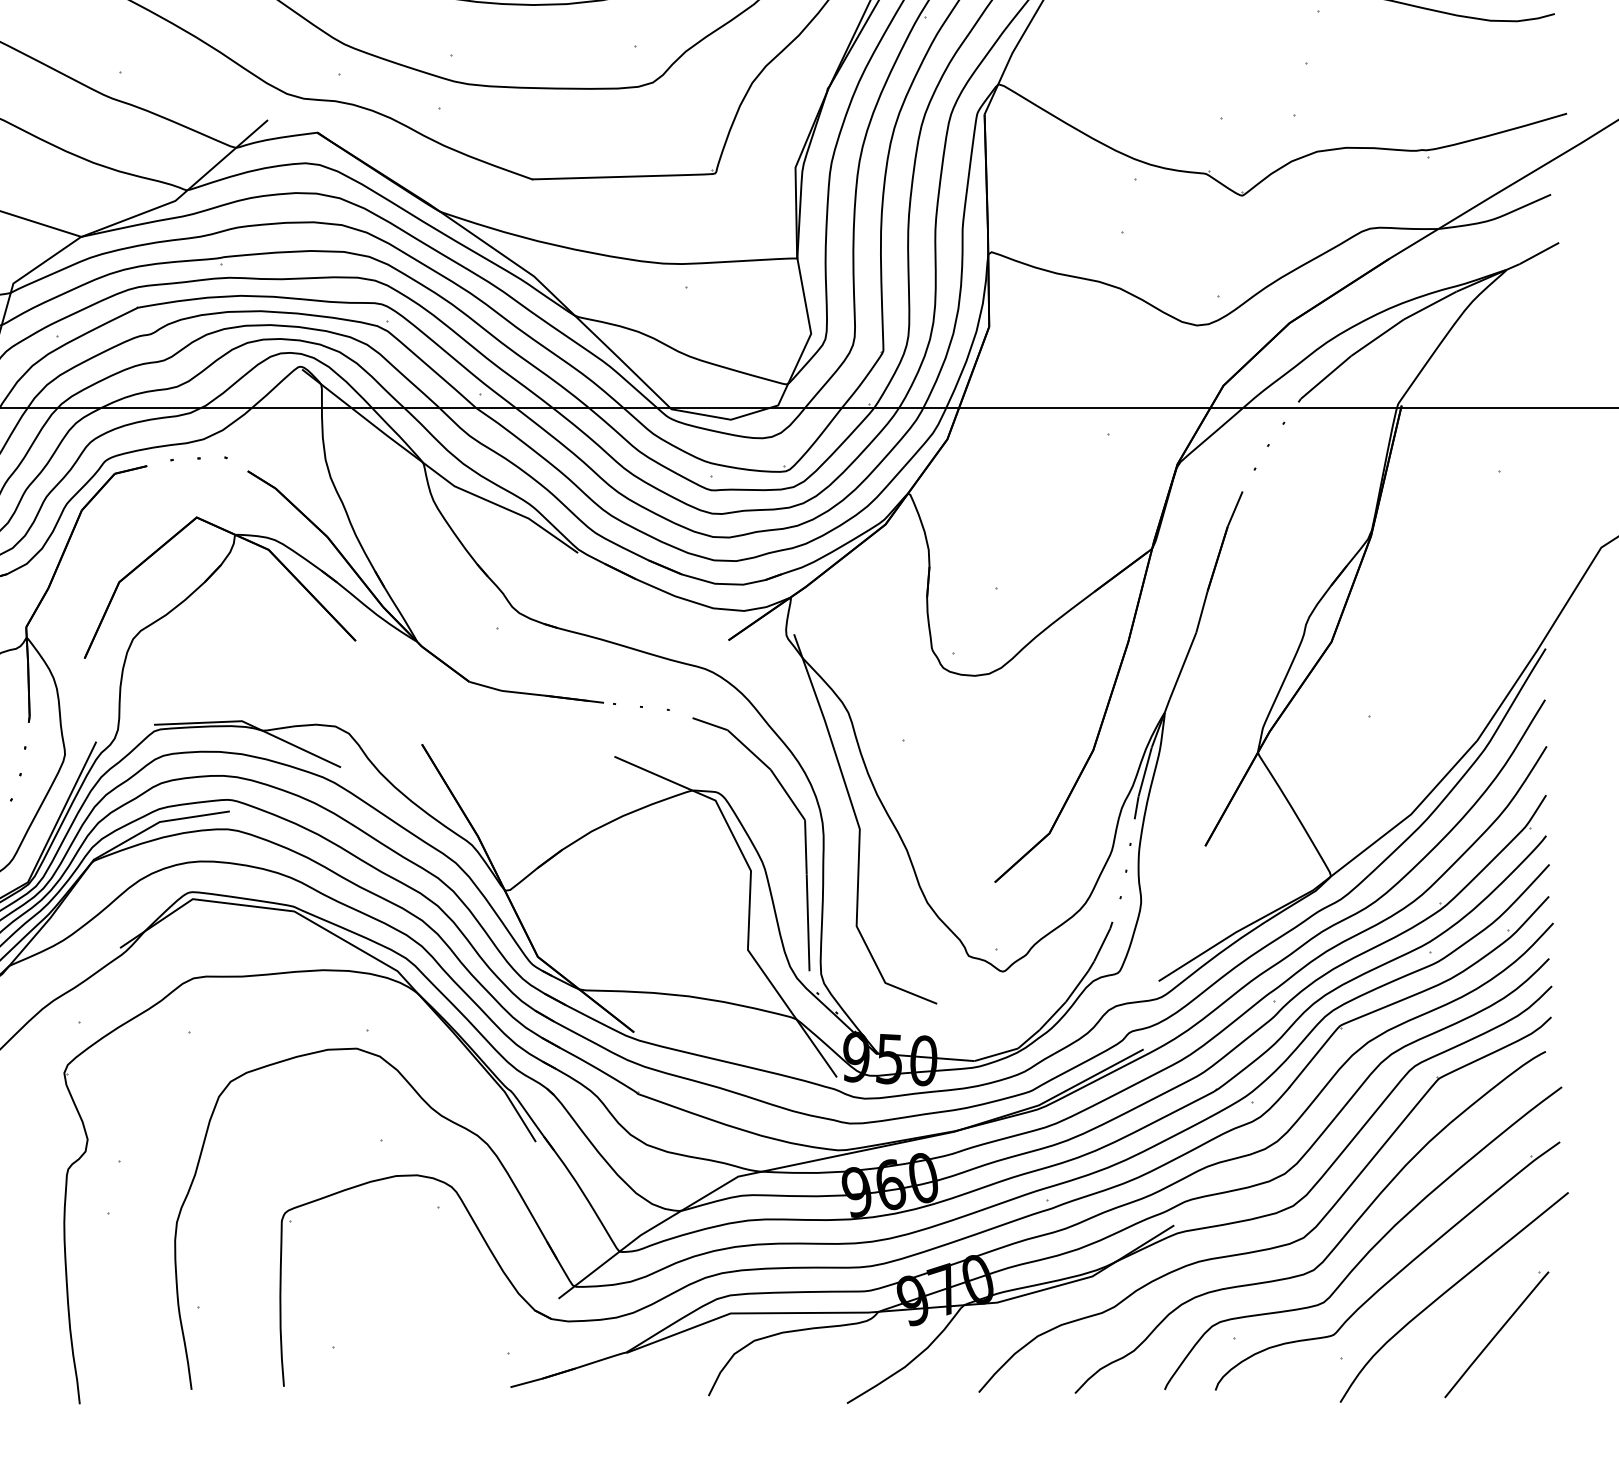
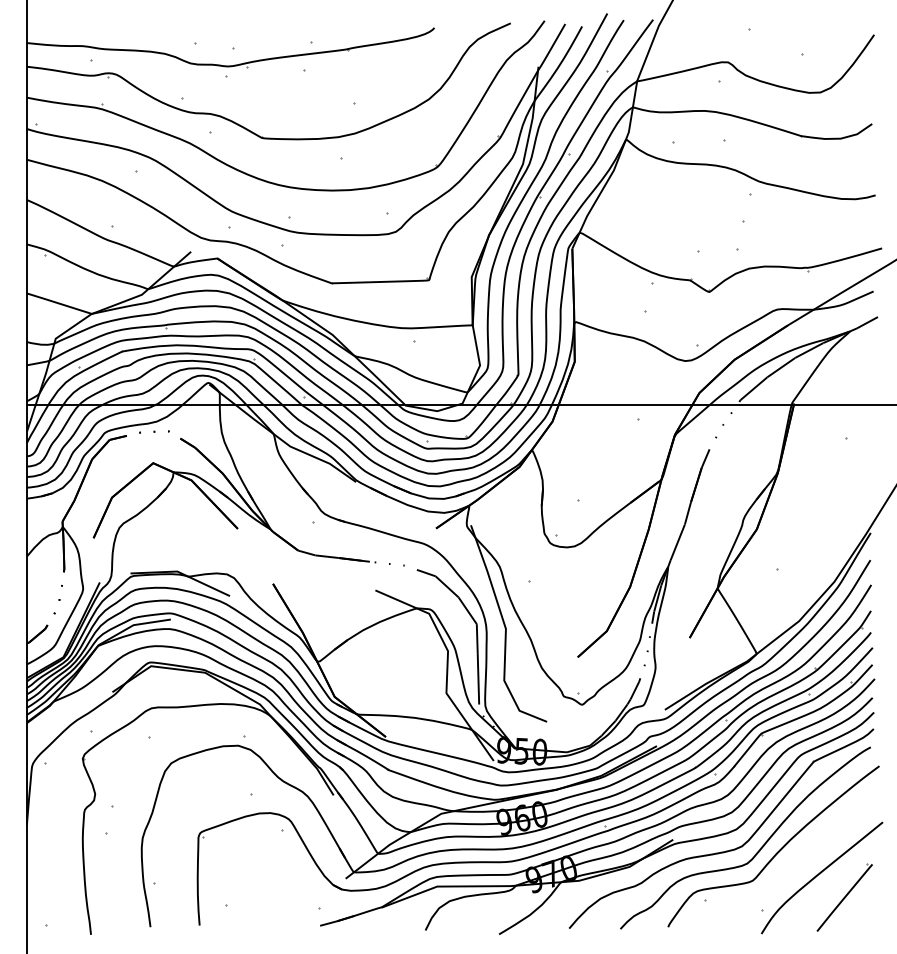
part: (1396, 1271) -> (791, 864), removed

